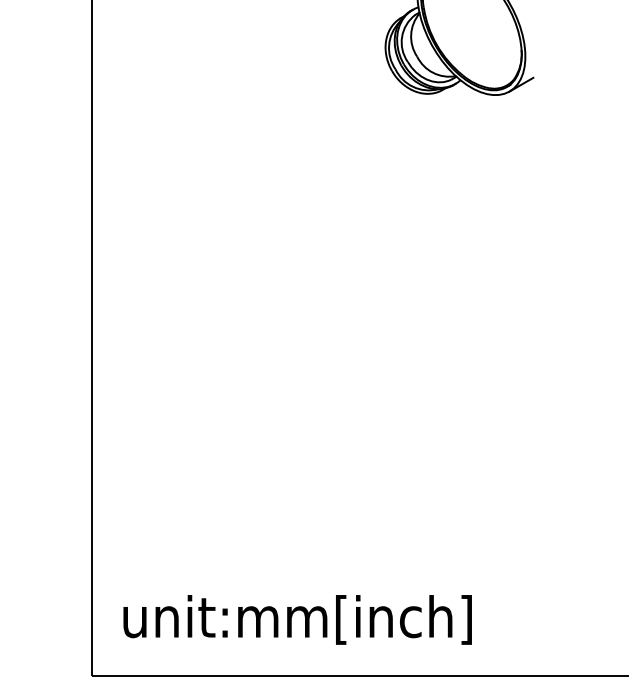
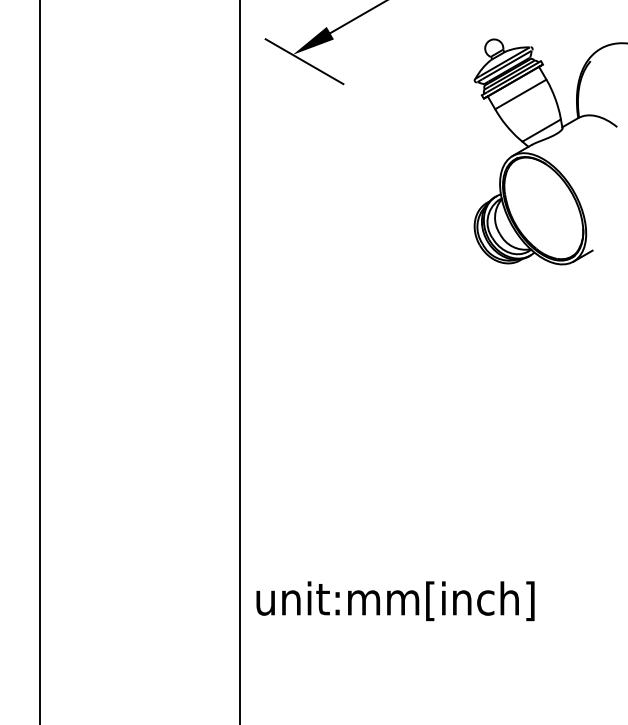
text: (297, 620) -> (395, 601), moved

